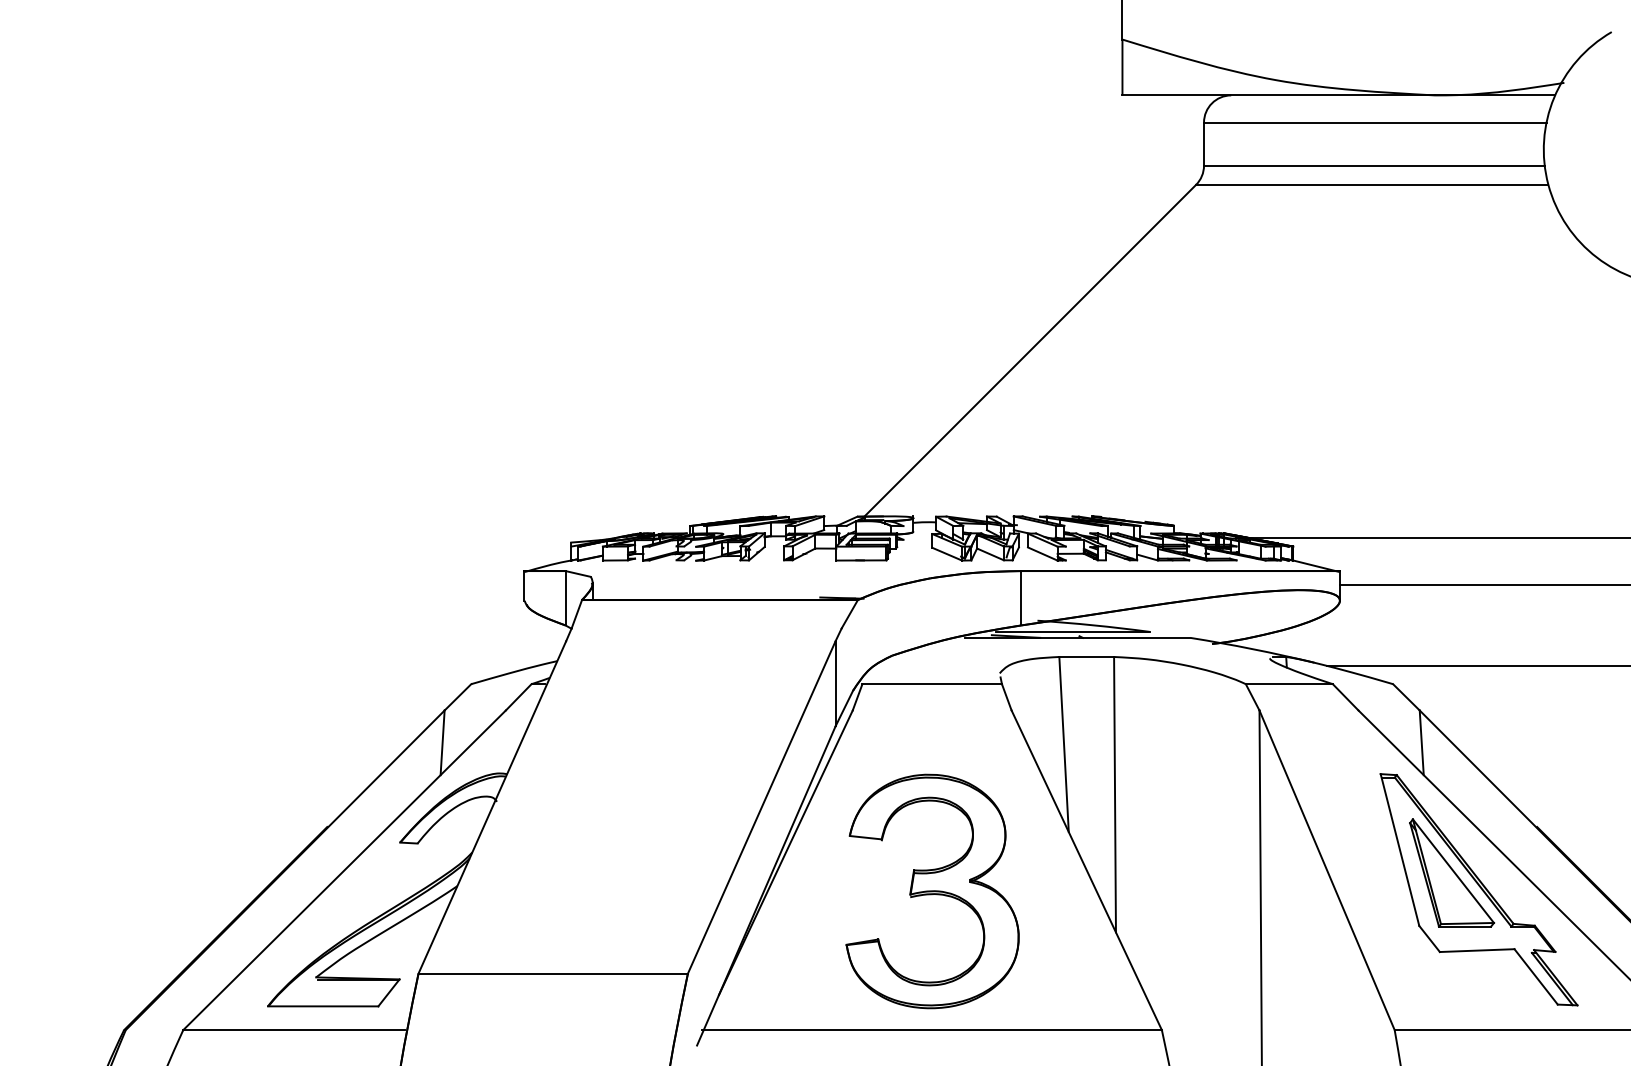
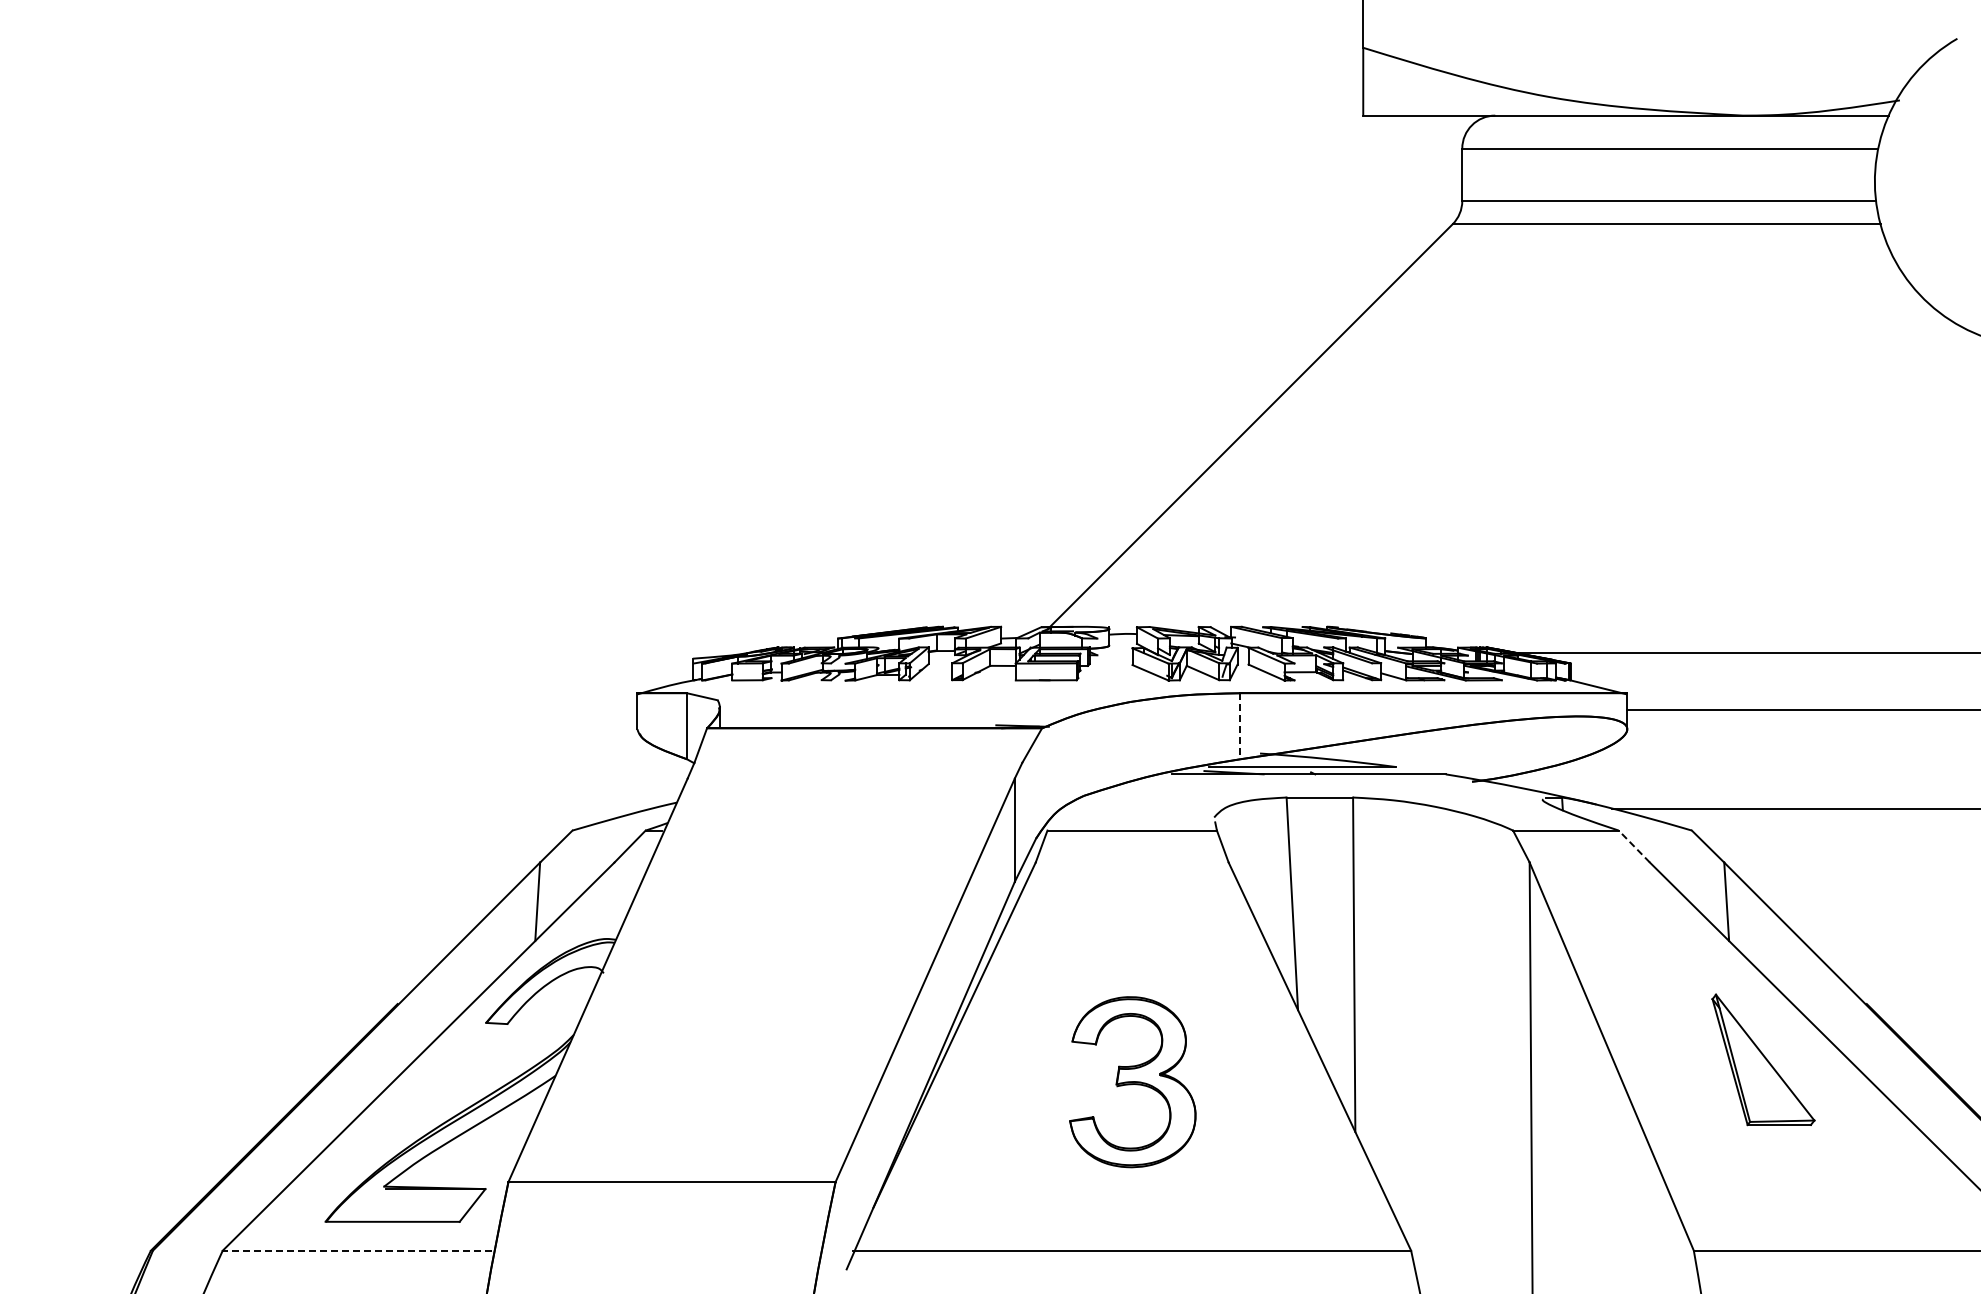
line: (1021, 598) -> (1240, 726), solid -> dashed
line: (1345, 697) -> (1633, 846), solid -> dashed
part: (1478, 889) -> (1795, 1079), removed
part: (932, 890) -> (1132, 1081), size x0.6
line: (294, 1029) -> (357, 1250), solid -> dashed

